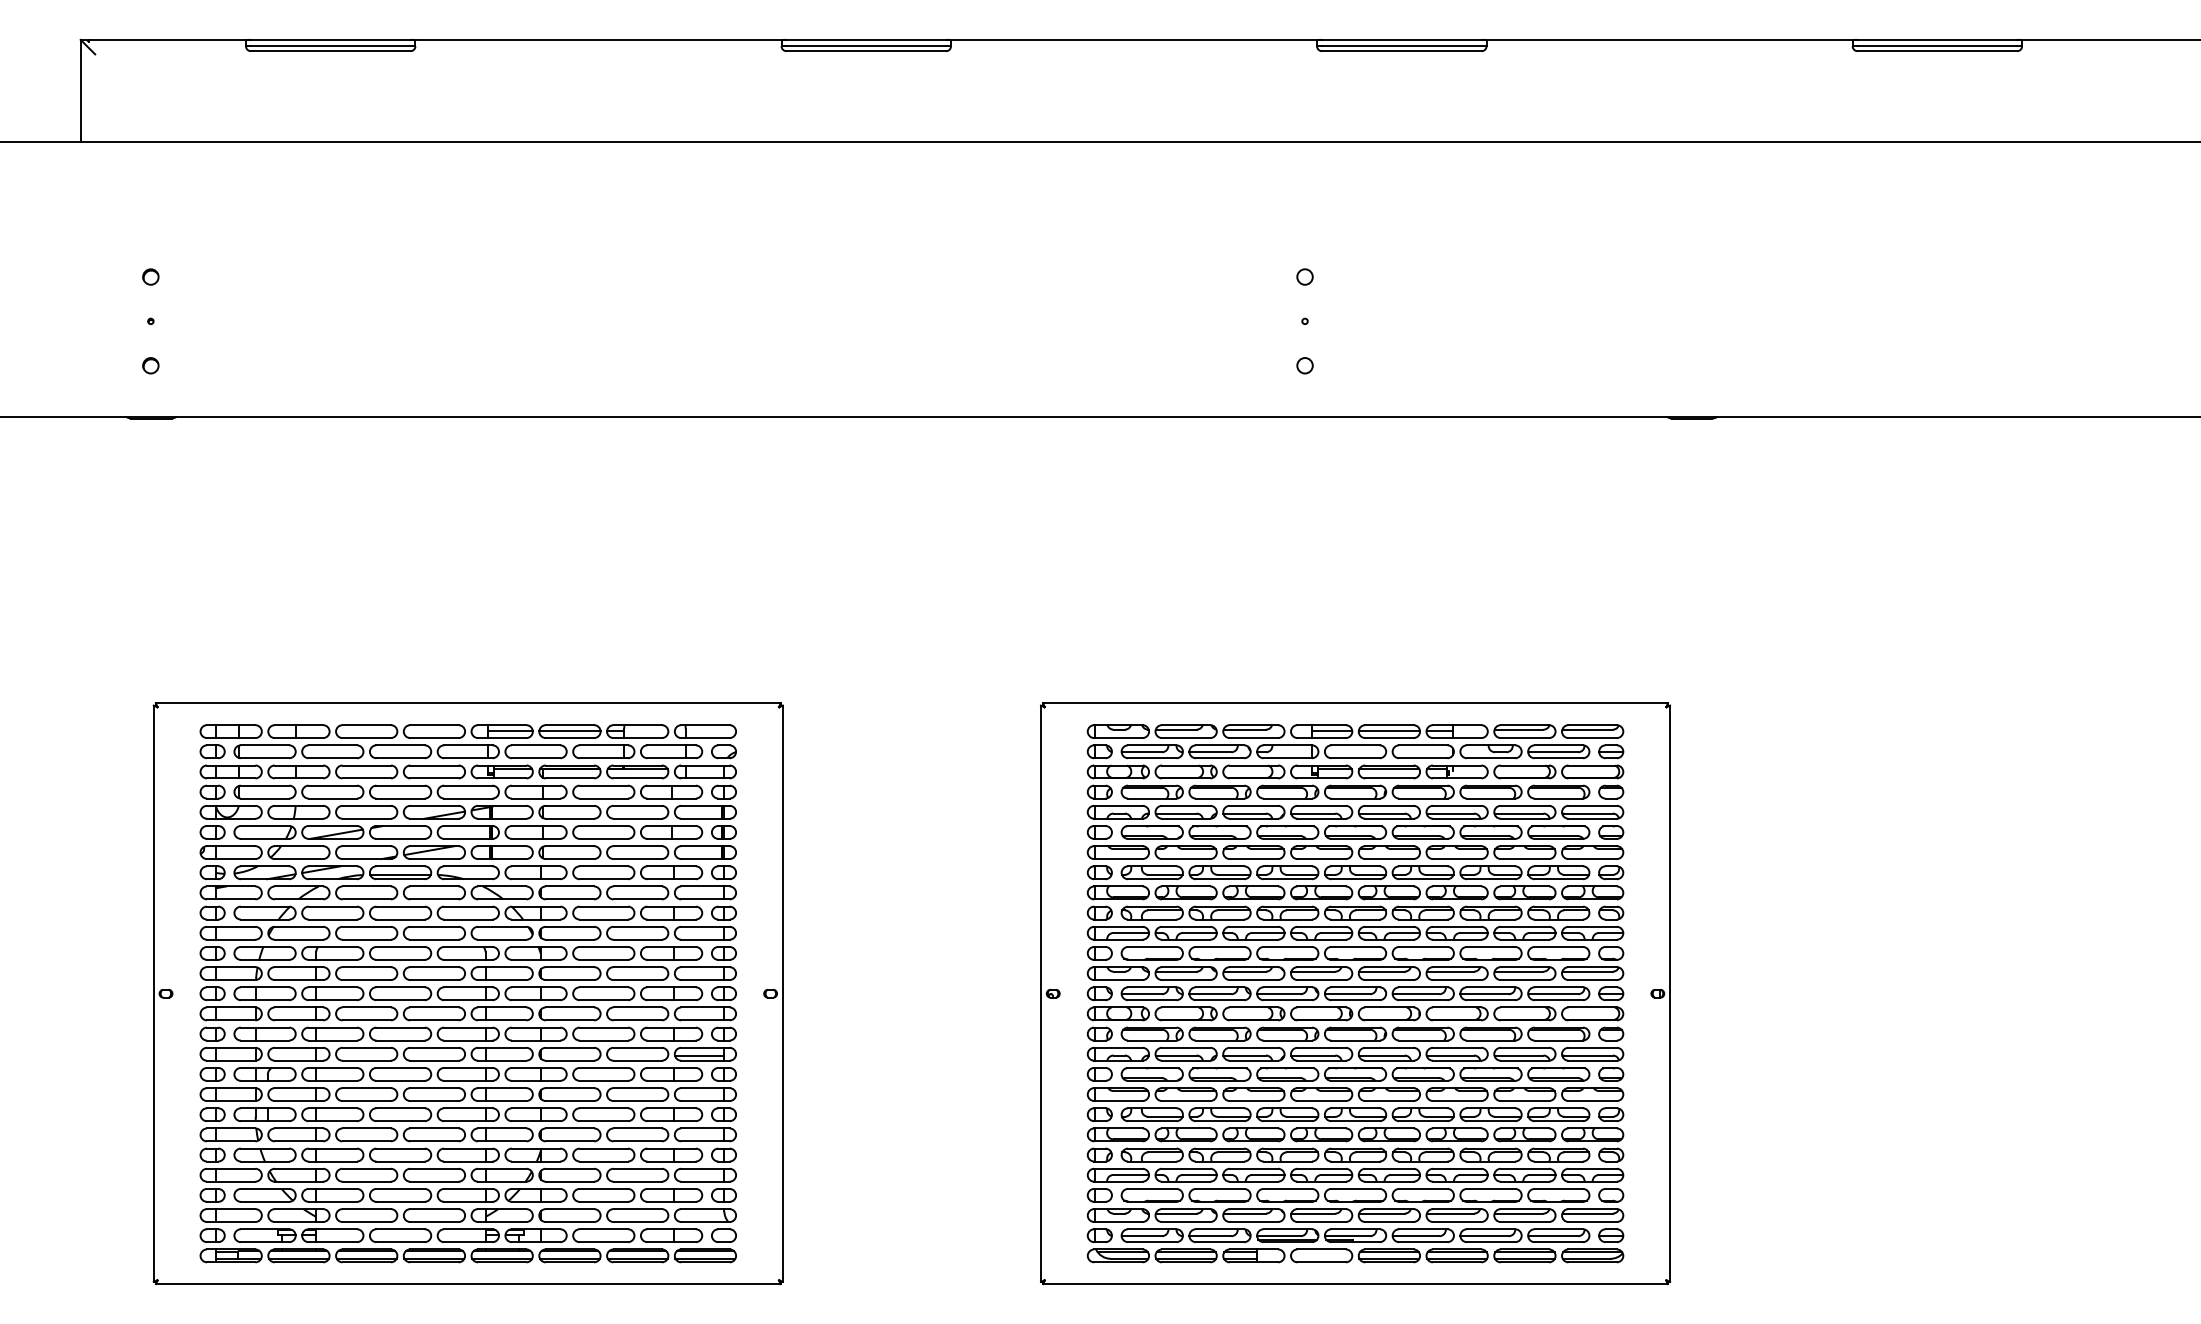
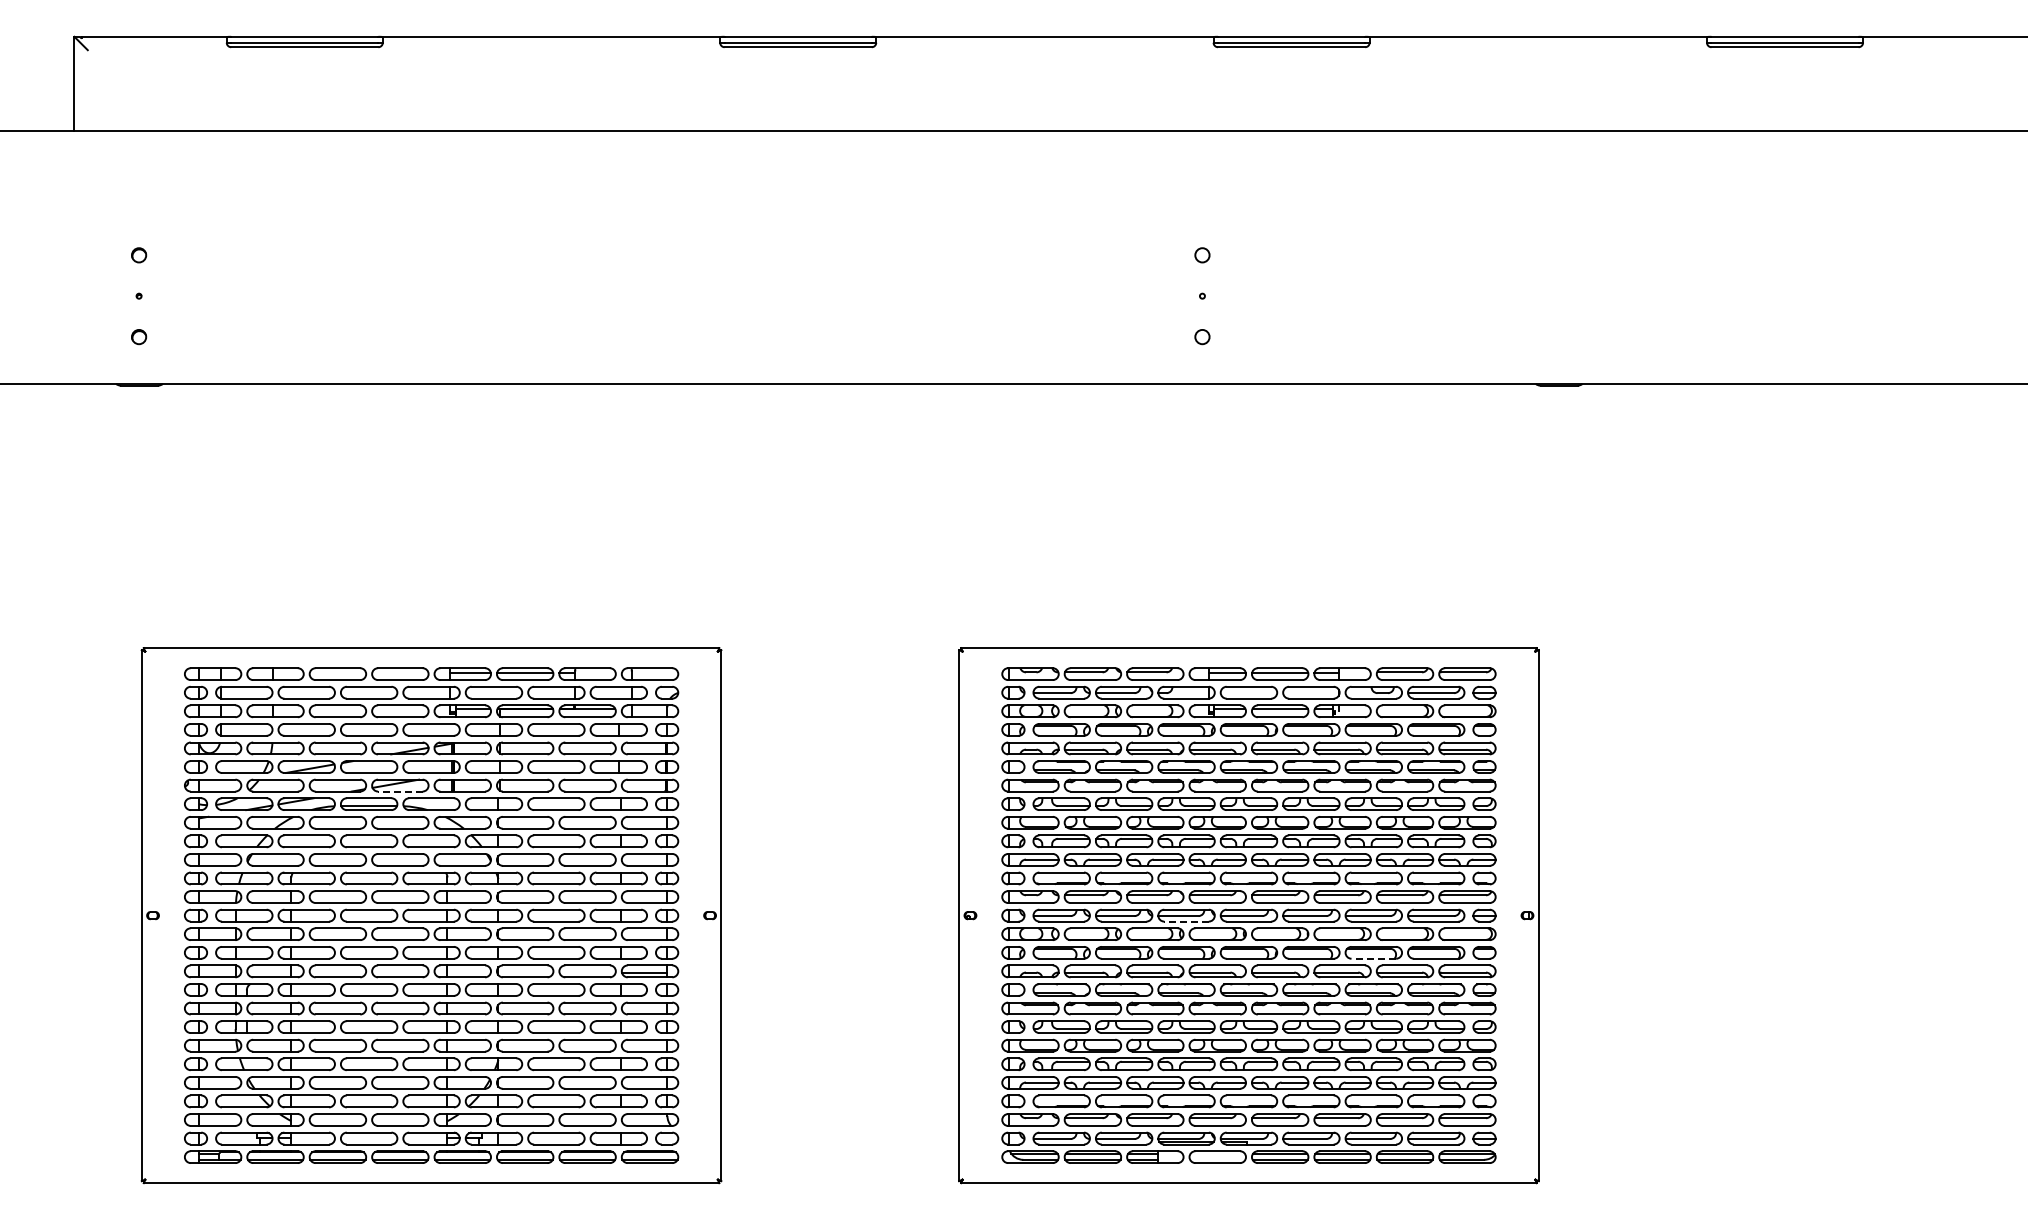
line: (433, 859) -> (399, 791), solid -> dashed
line: (1287, 1000) -> (1186, 921), solid -> dashed
line: (1490, 1040) -> (1373, 958), solid -> dashed

